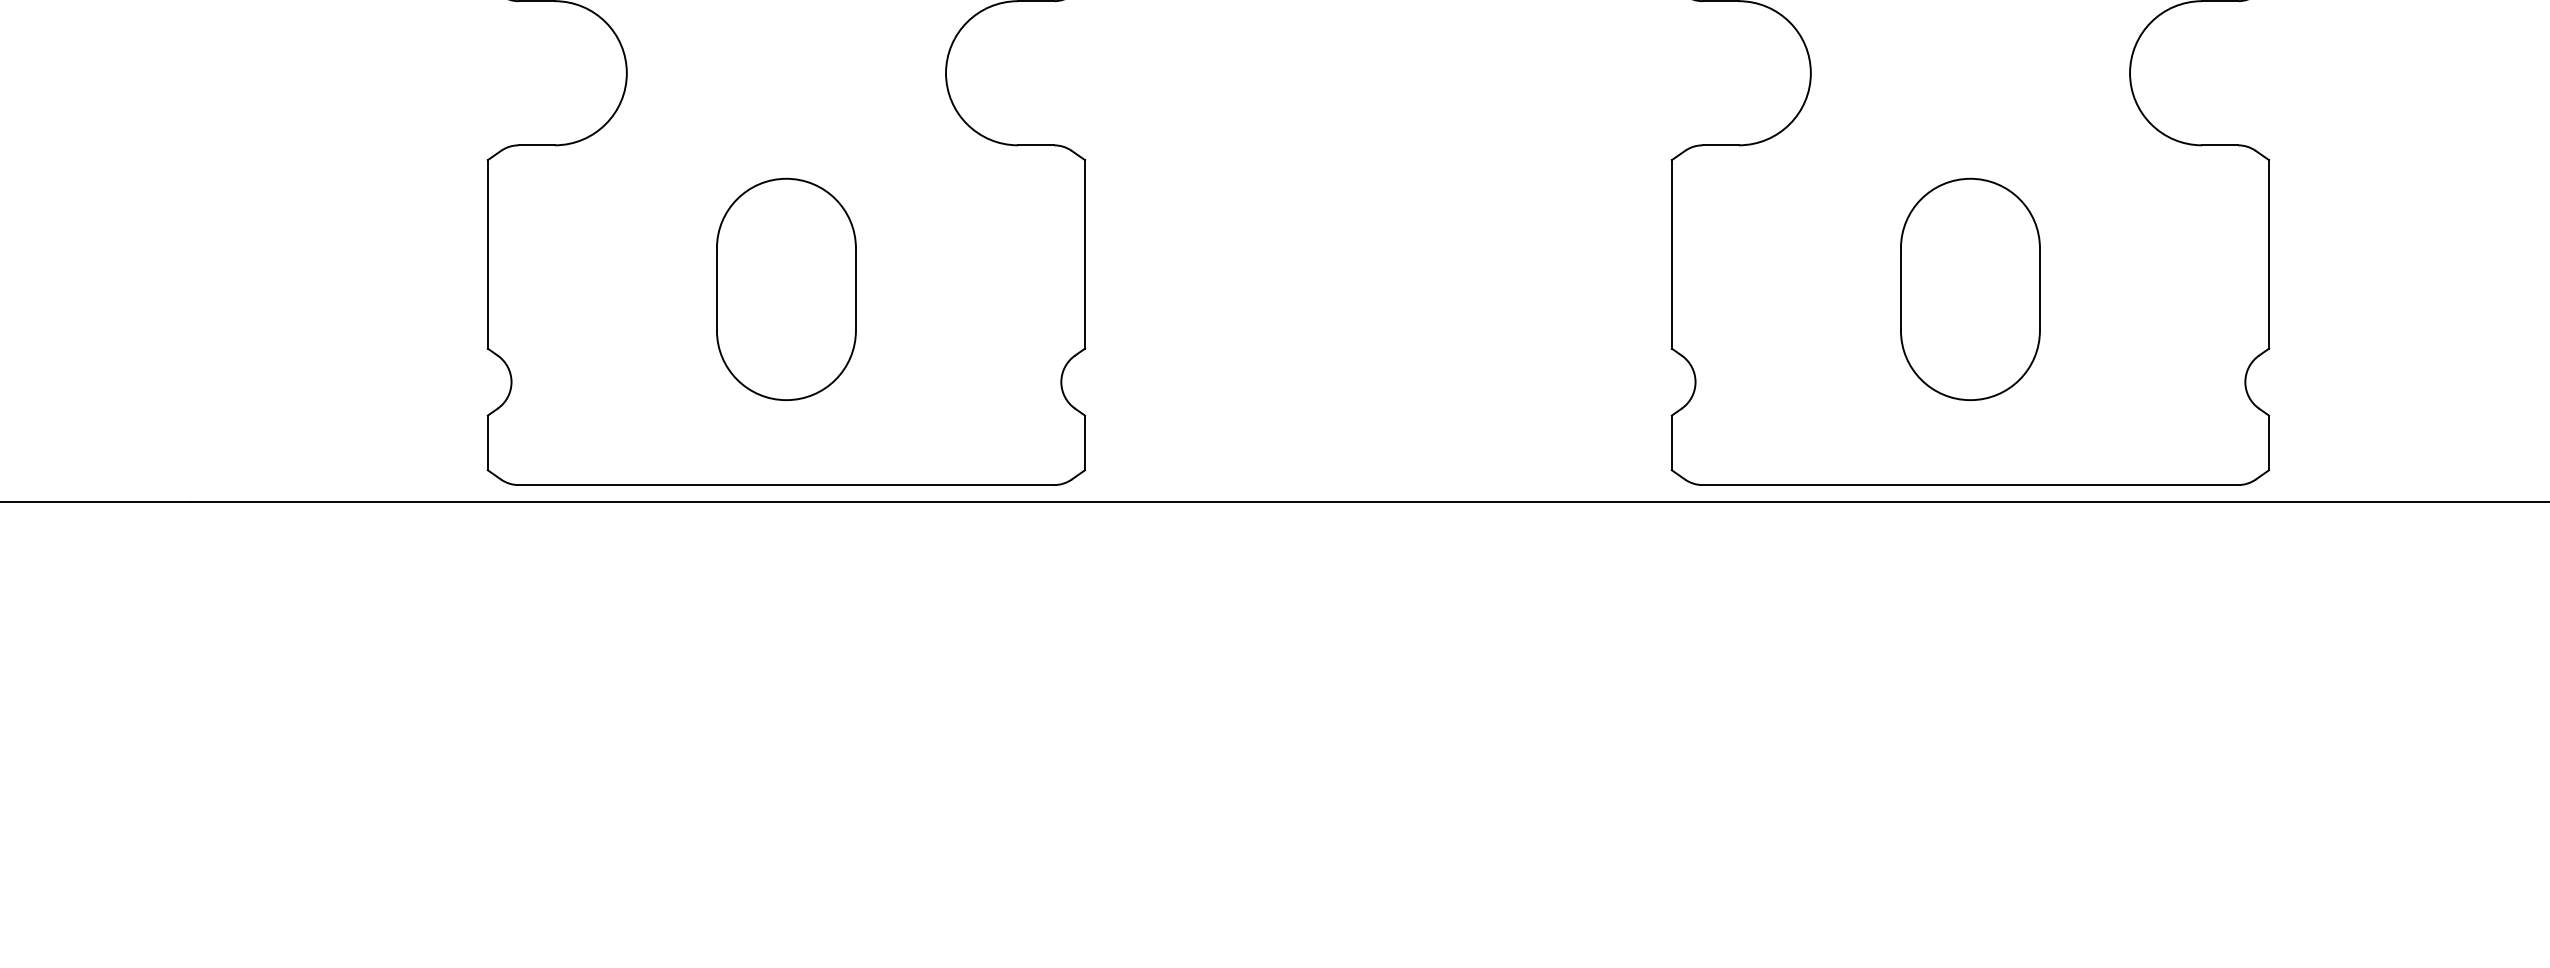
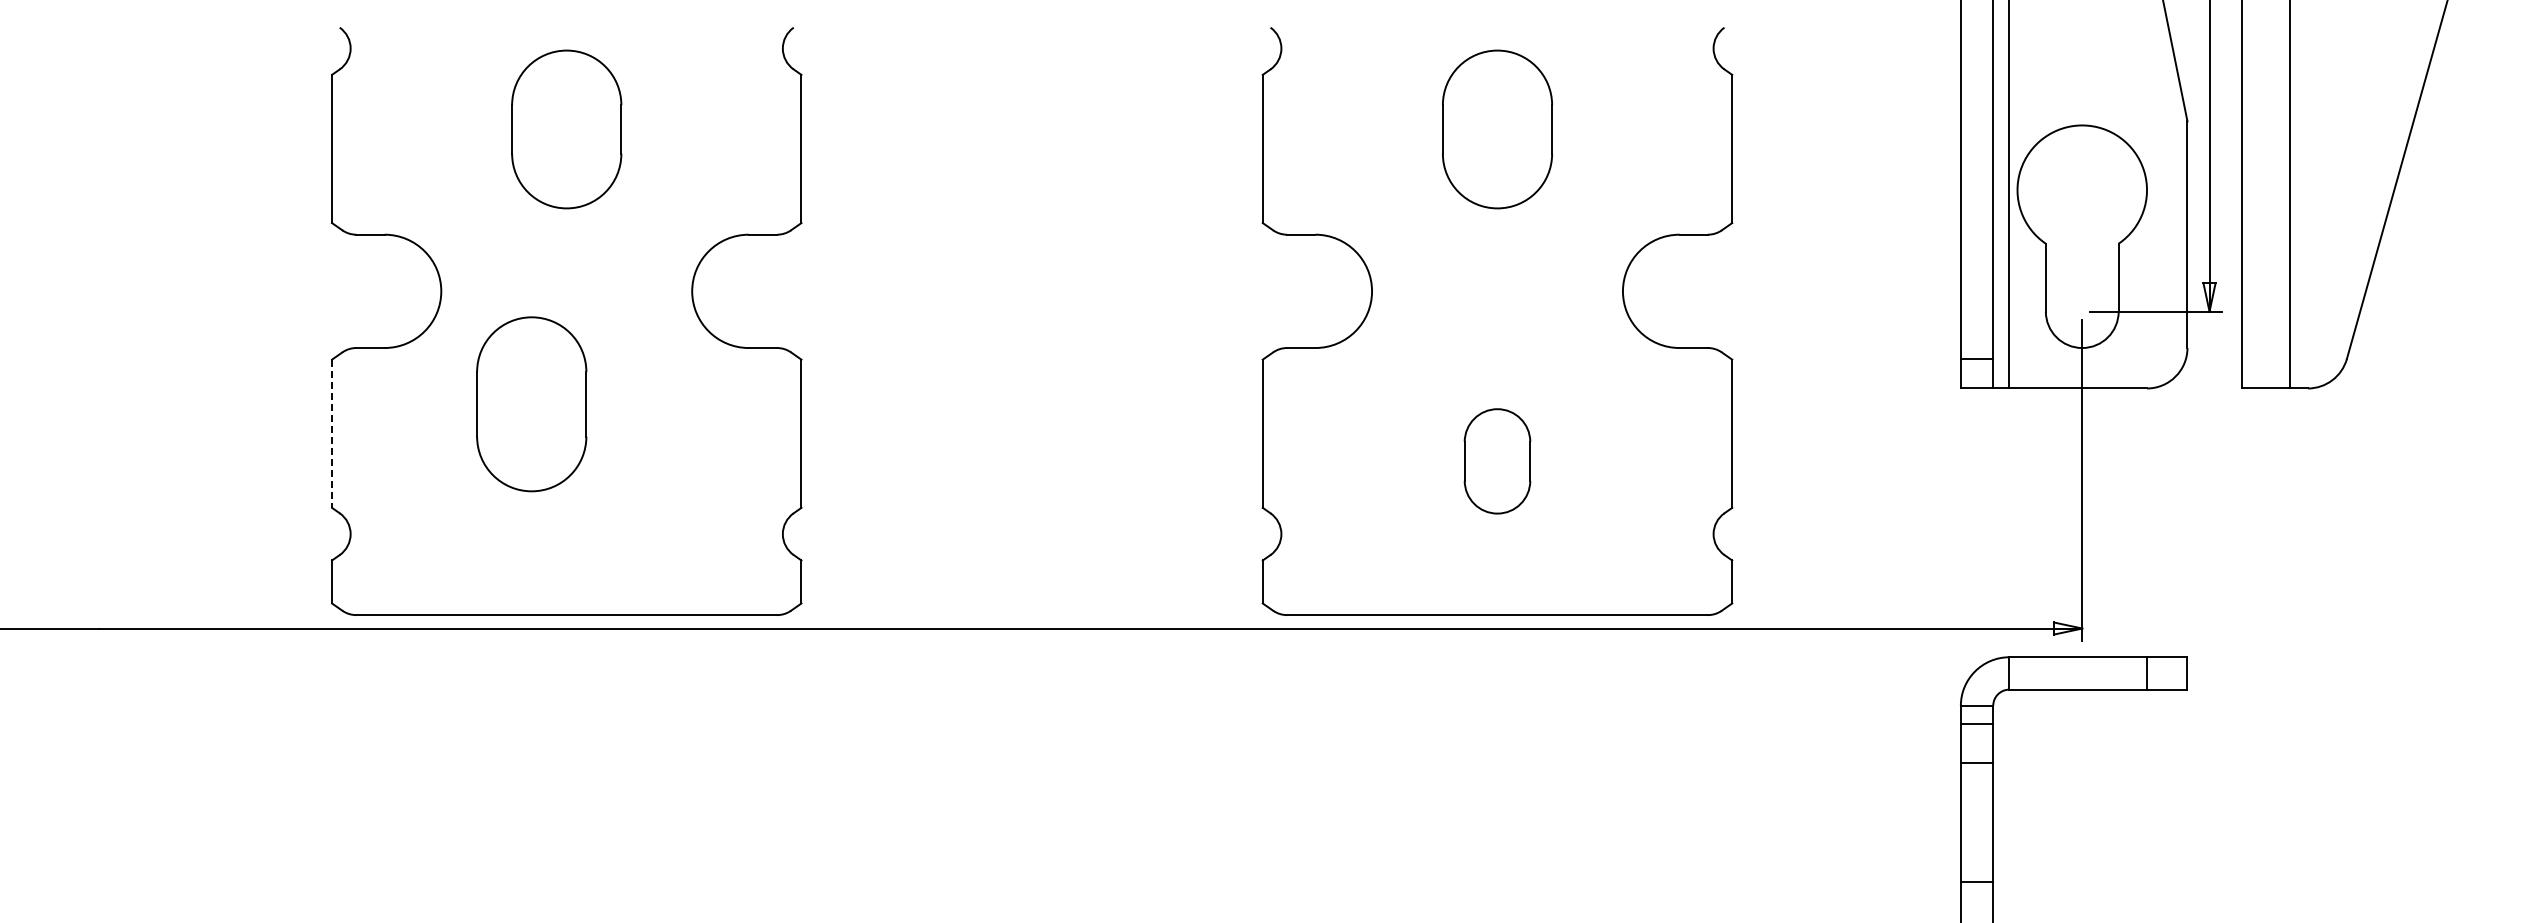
line: (488, 255) -> (332, 434), solid -> dashed
part: (786, 289) -> (531, 404), moved
part: (1970, 289) -> (1497, 461), size x0.6

